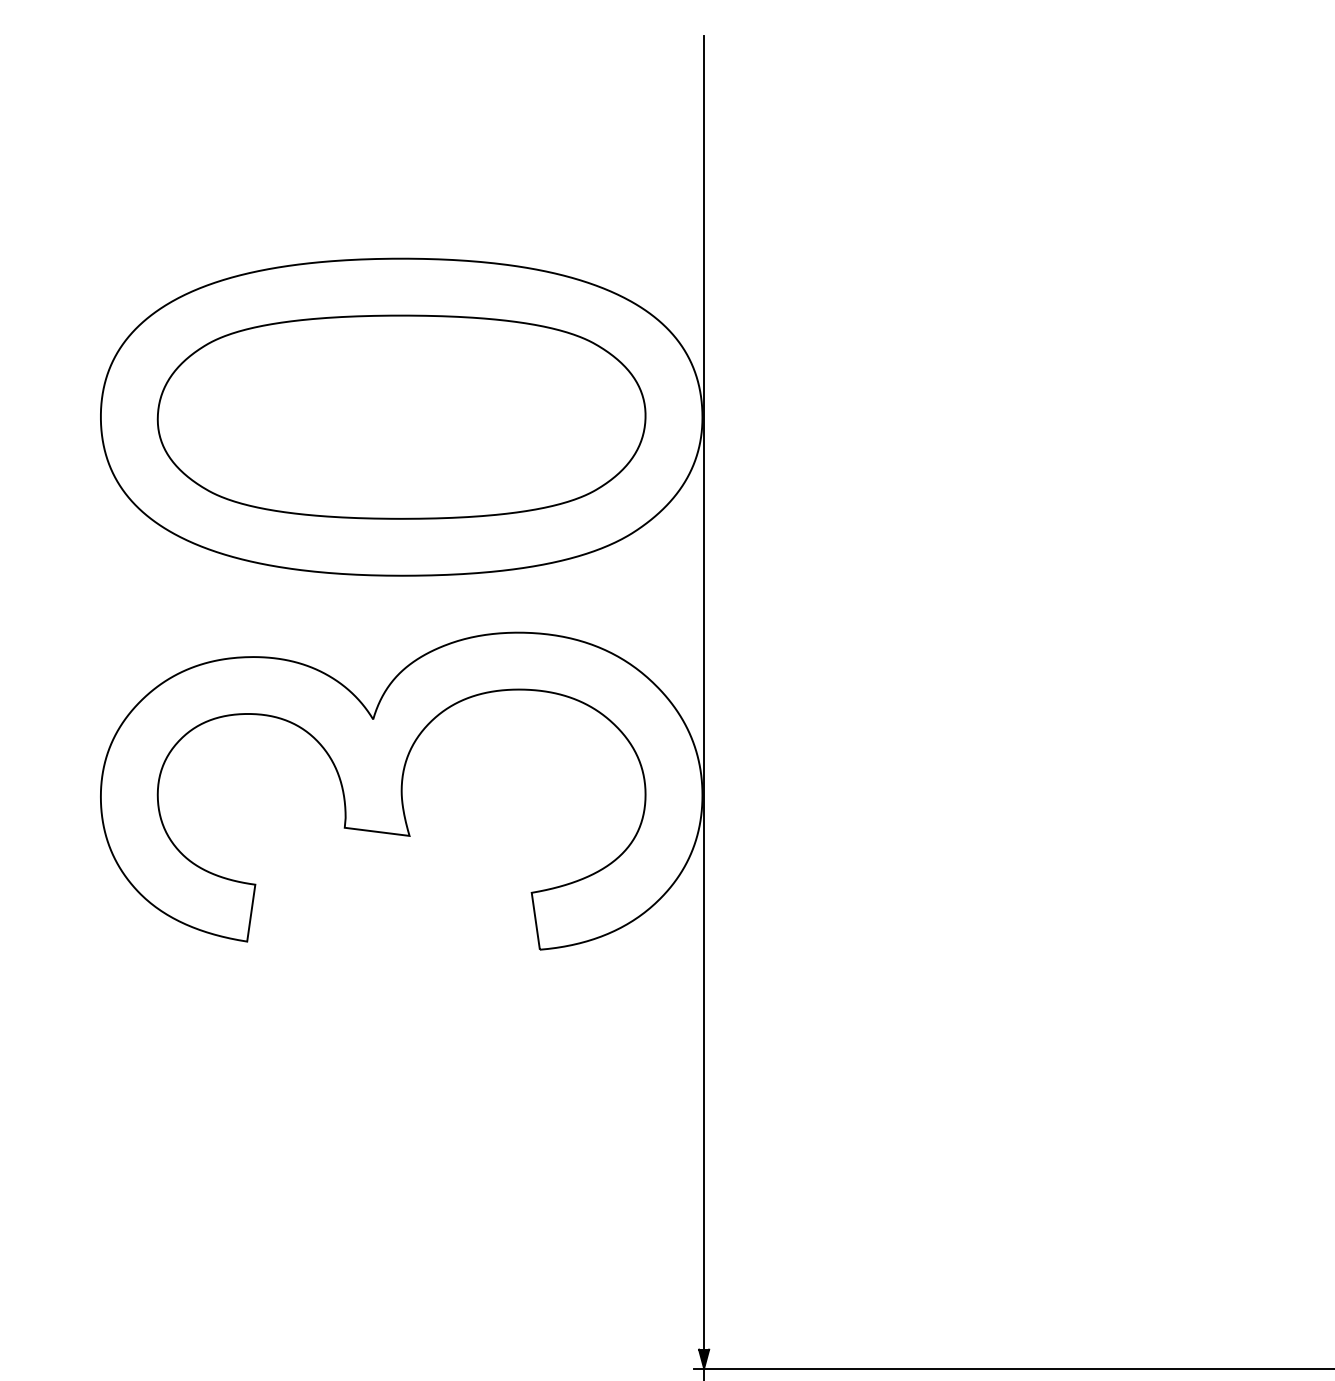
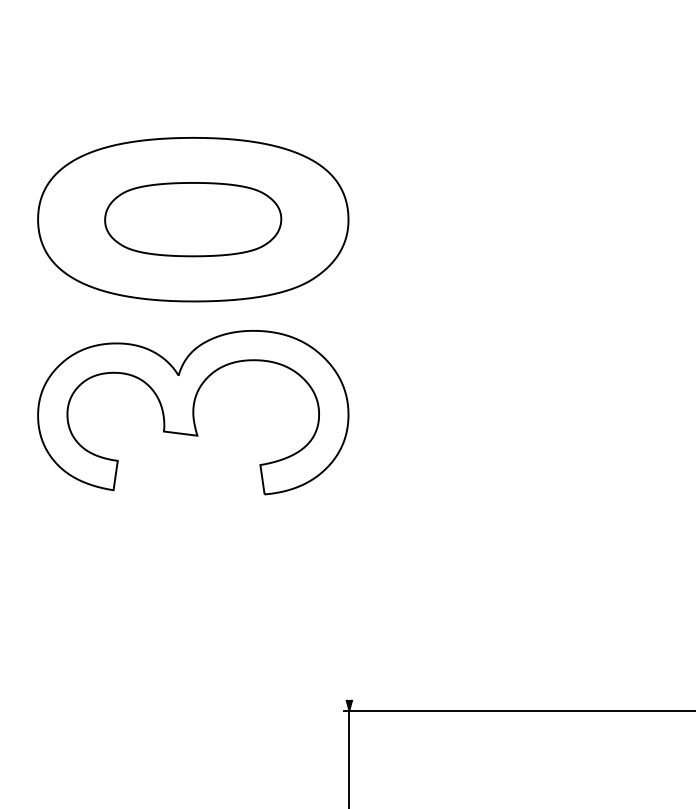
part: (400, 416) -> (192, 219), size x0.7
line: (704, 692) -> (349, 361), removed

